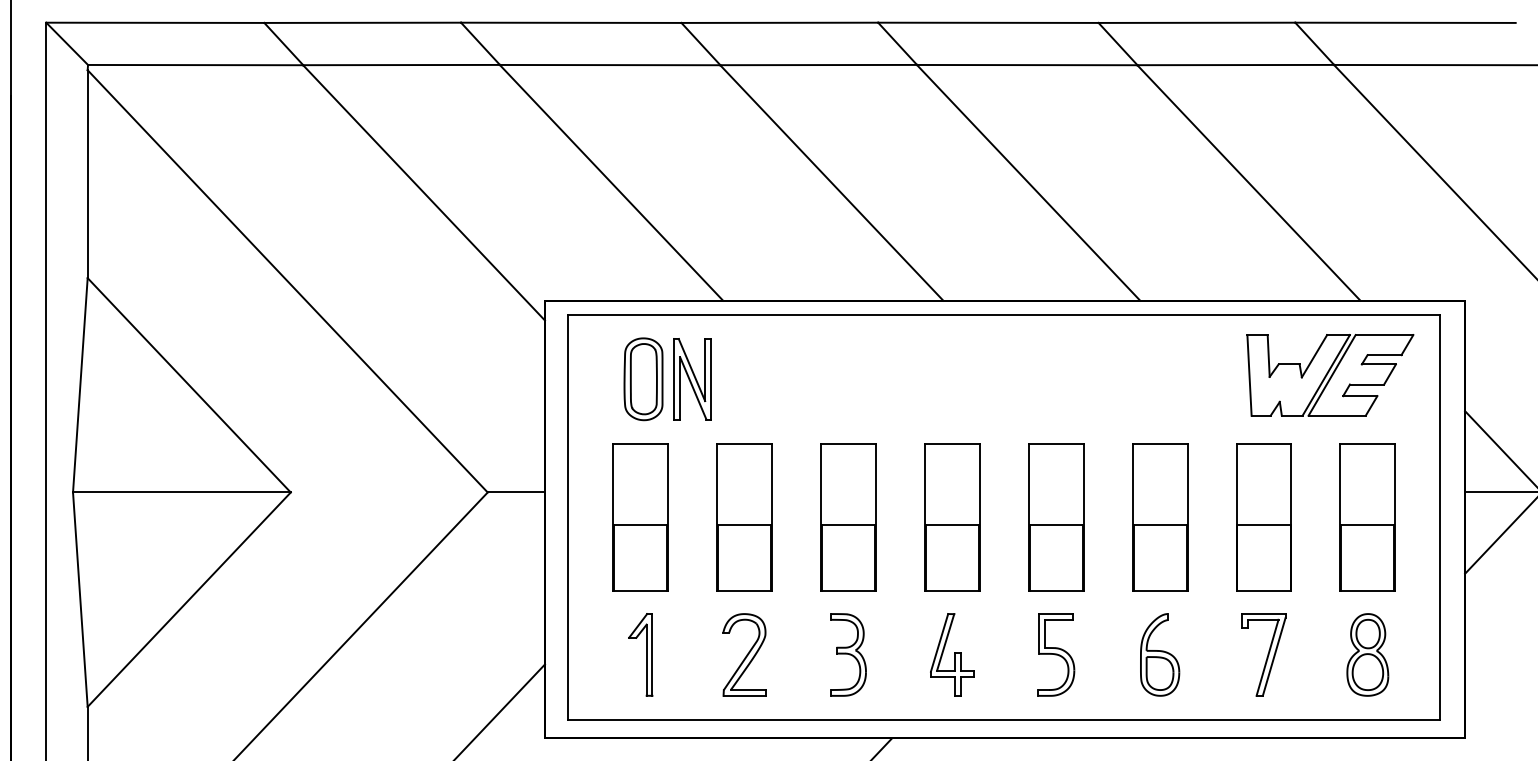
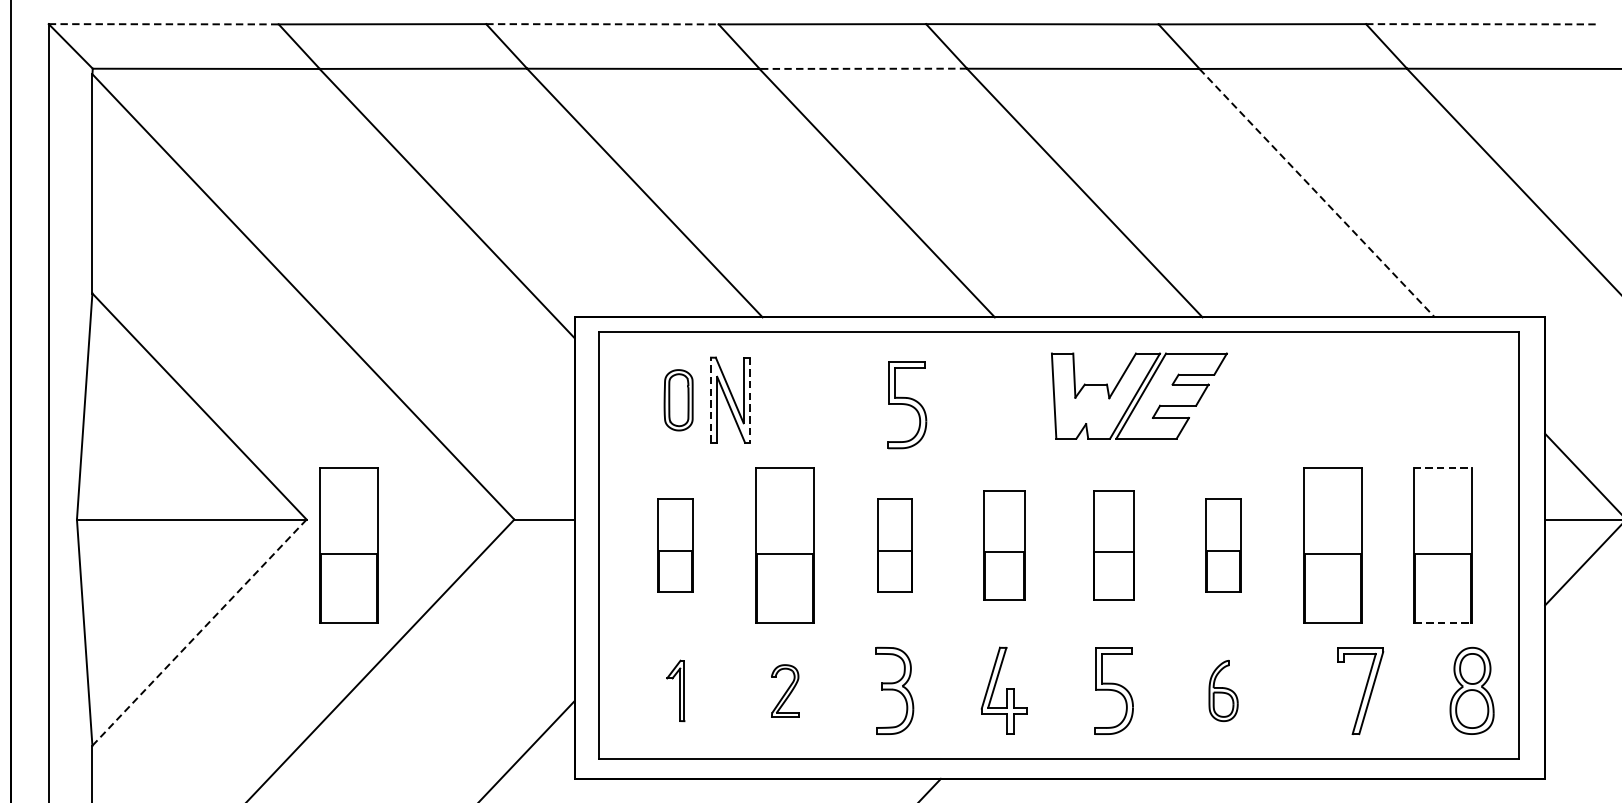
line: (155, 22) -> (163, 23), solid -> dashed
line: (571, 22) -> (602, 23), solid -> dashed
line: (1405, 22) -> (1482, 23), solid -> dashed
line: (818, 65) -> (863, 69), solid -> dashed
line: (1249, 183) -> (1317, 193), solid -> dashed
part: (1330, 375) -> (1139, 396), moved
line: (674, 378) -> (711, 399), solid -> dashed
part: (643, 379) -> (678, 400), size x0.7
line: (711, 379) -> (750, 400), solid -> dashed
part: (860, 383) -> (907, 404), added
line: (1368, 443) -> (1443, 467), solid -> dashed
part: (330, 517) -> (348, 545), added
part: (640, 517) -> (675, 545), size x0.6
part: (848, 517) -> (894, 545), size x0.6
part: (952, 517) -> (1004, 545), size x0.7
part: (1056, 517) -> (1114, 545), size x0.7
part: (1160, 517) -> (1223, 545), size x0.6
line: (1367, 590) -> (1442, 622), solid -> dashed
line: (189, 599) -> (199, 632), solid -> dashed
part: (640, 654) -> (675, 690), size x0.7
part: (744, 654) -> (785, 690), size x0.6
part: (1160, 654) -> (1223, 690), size x0.7
part: (1263, 654) -> (1359, 690), moved
part: (1367, 654) -> (1471, 690), moved

